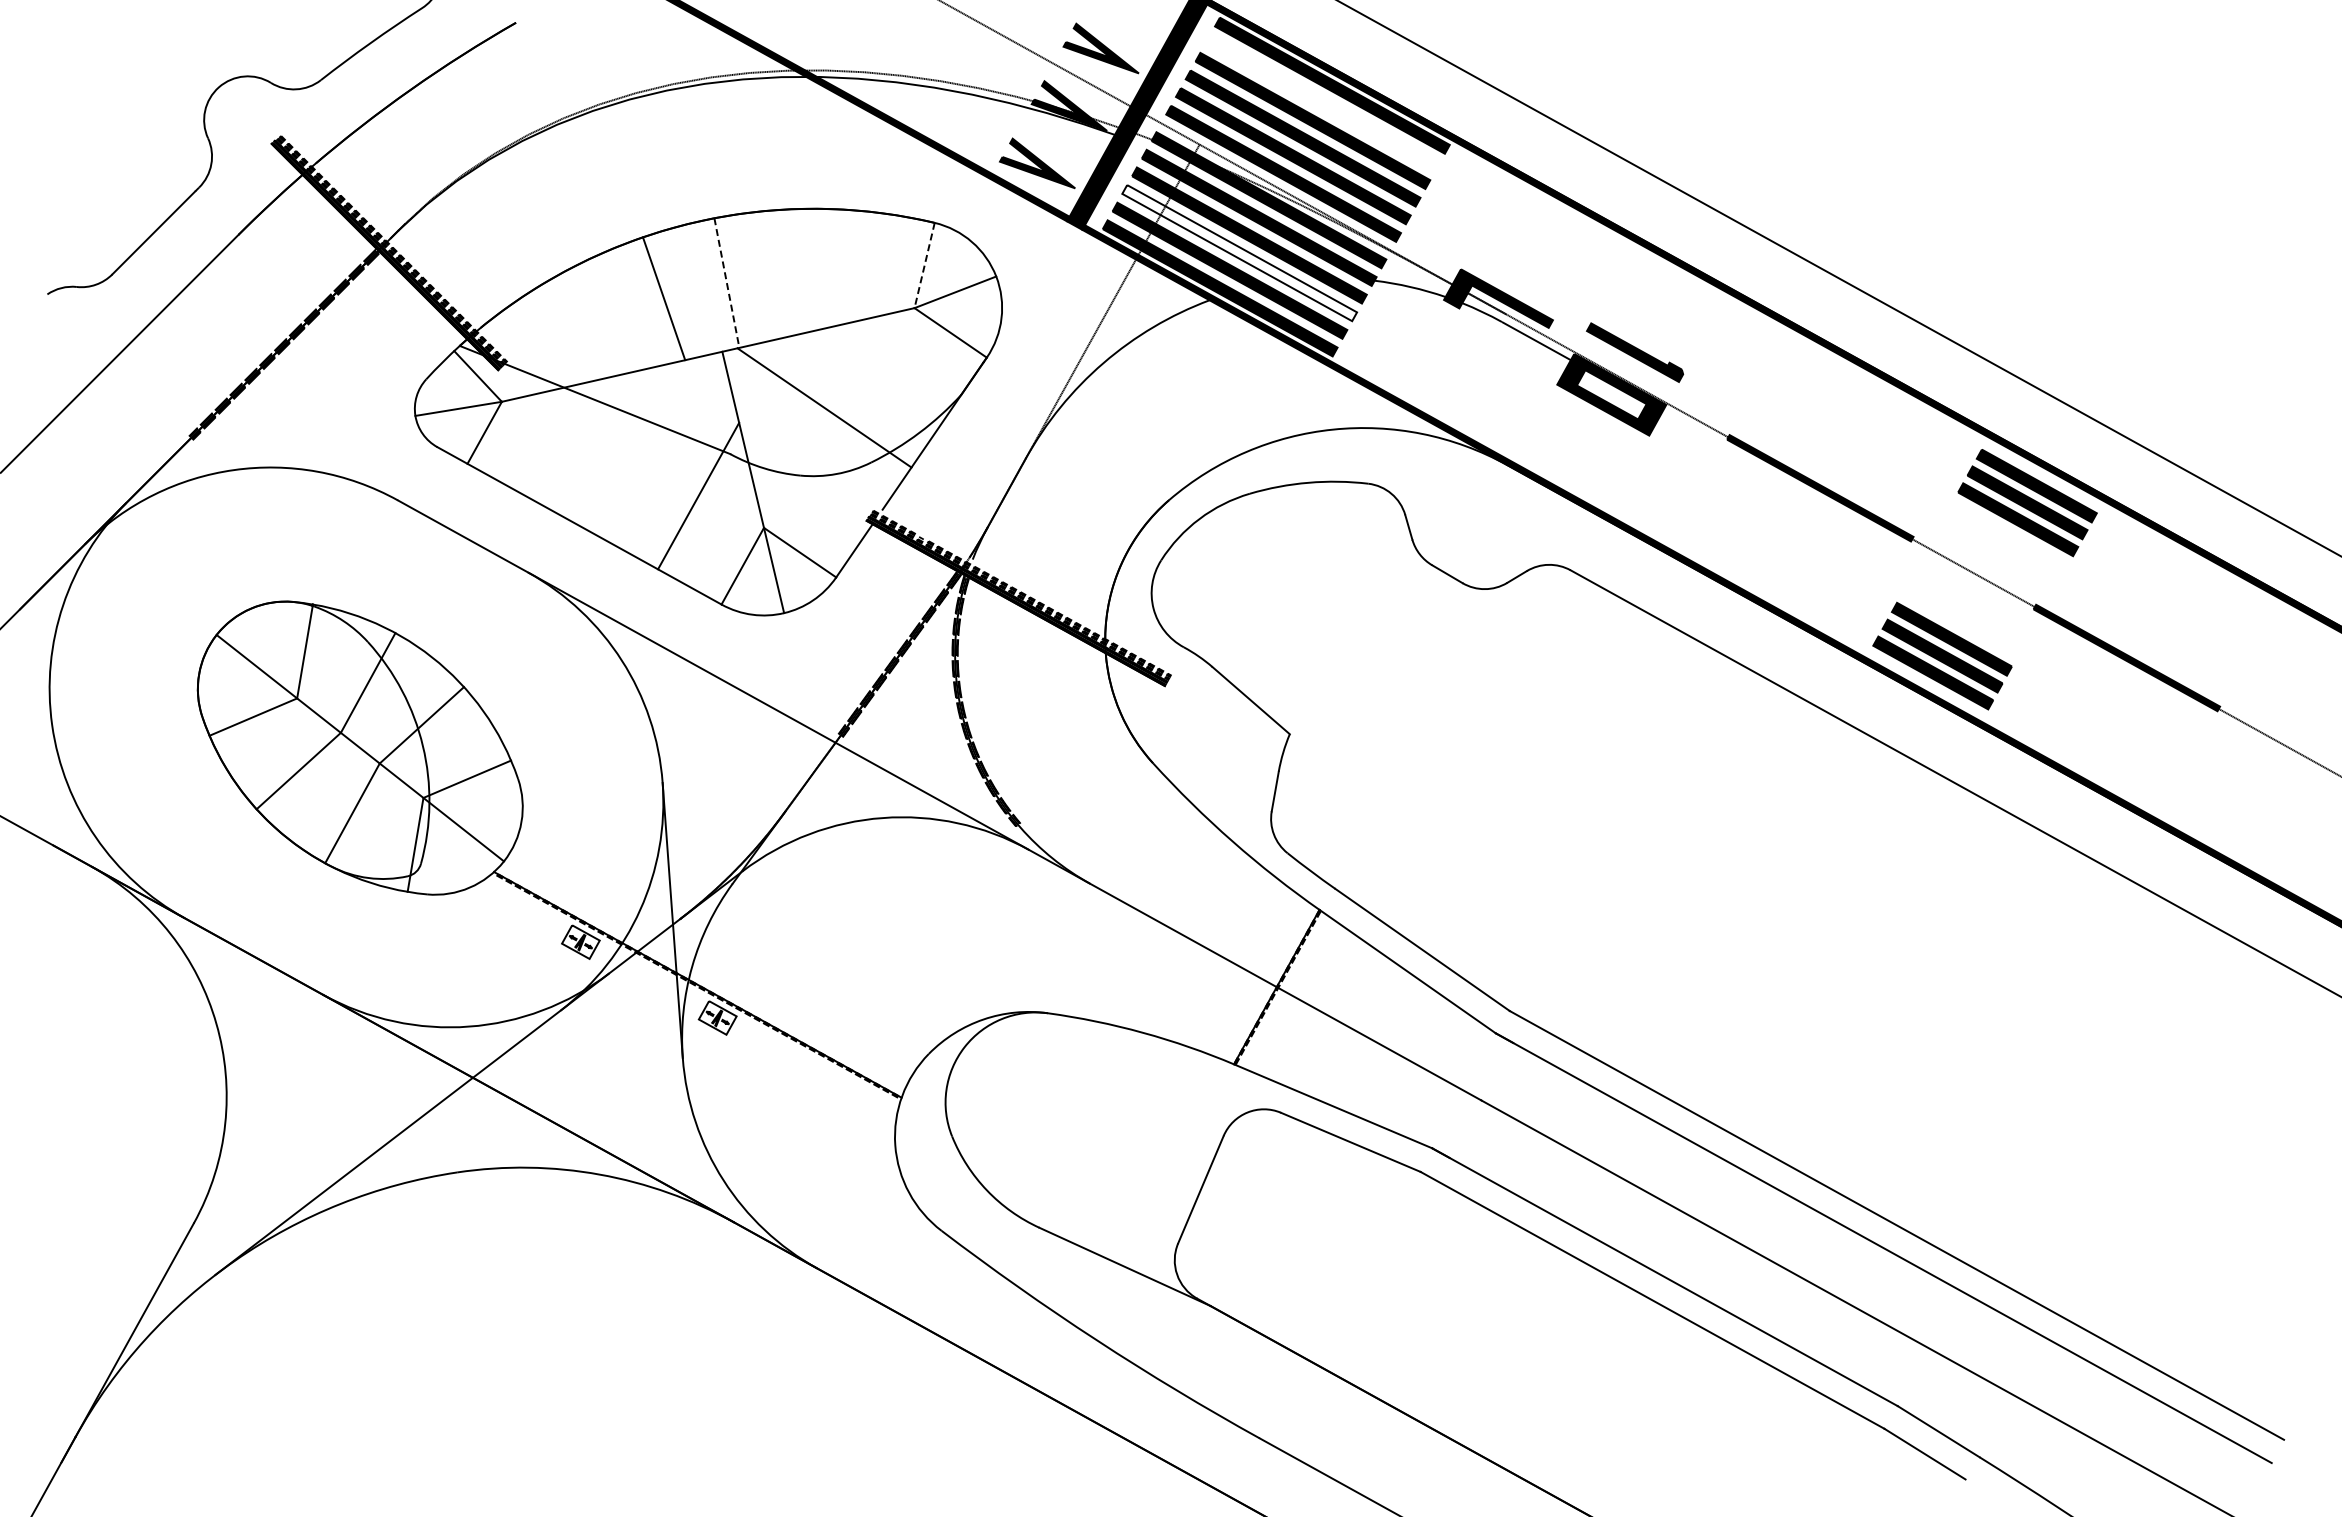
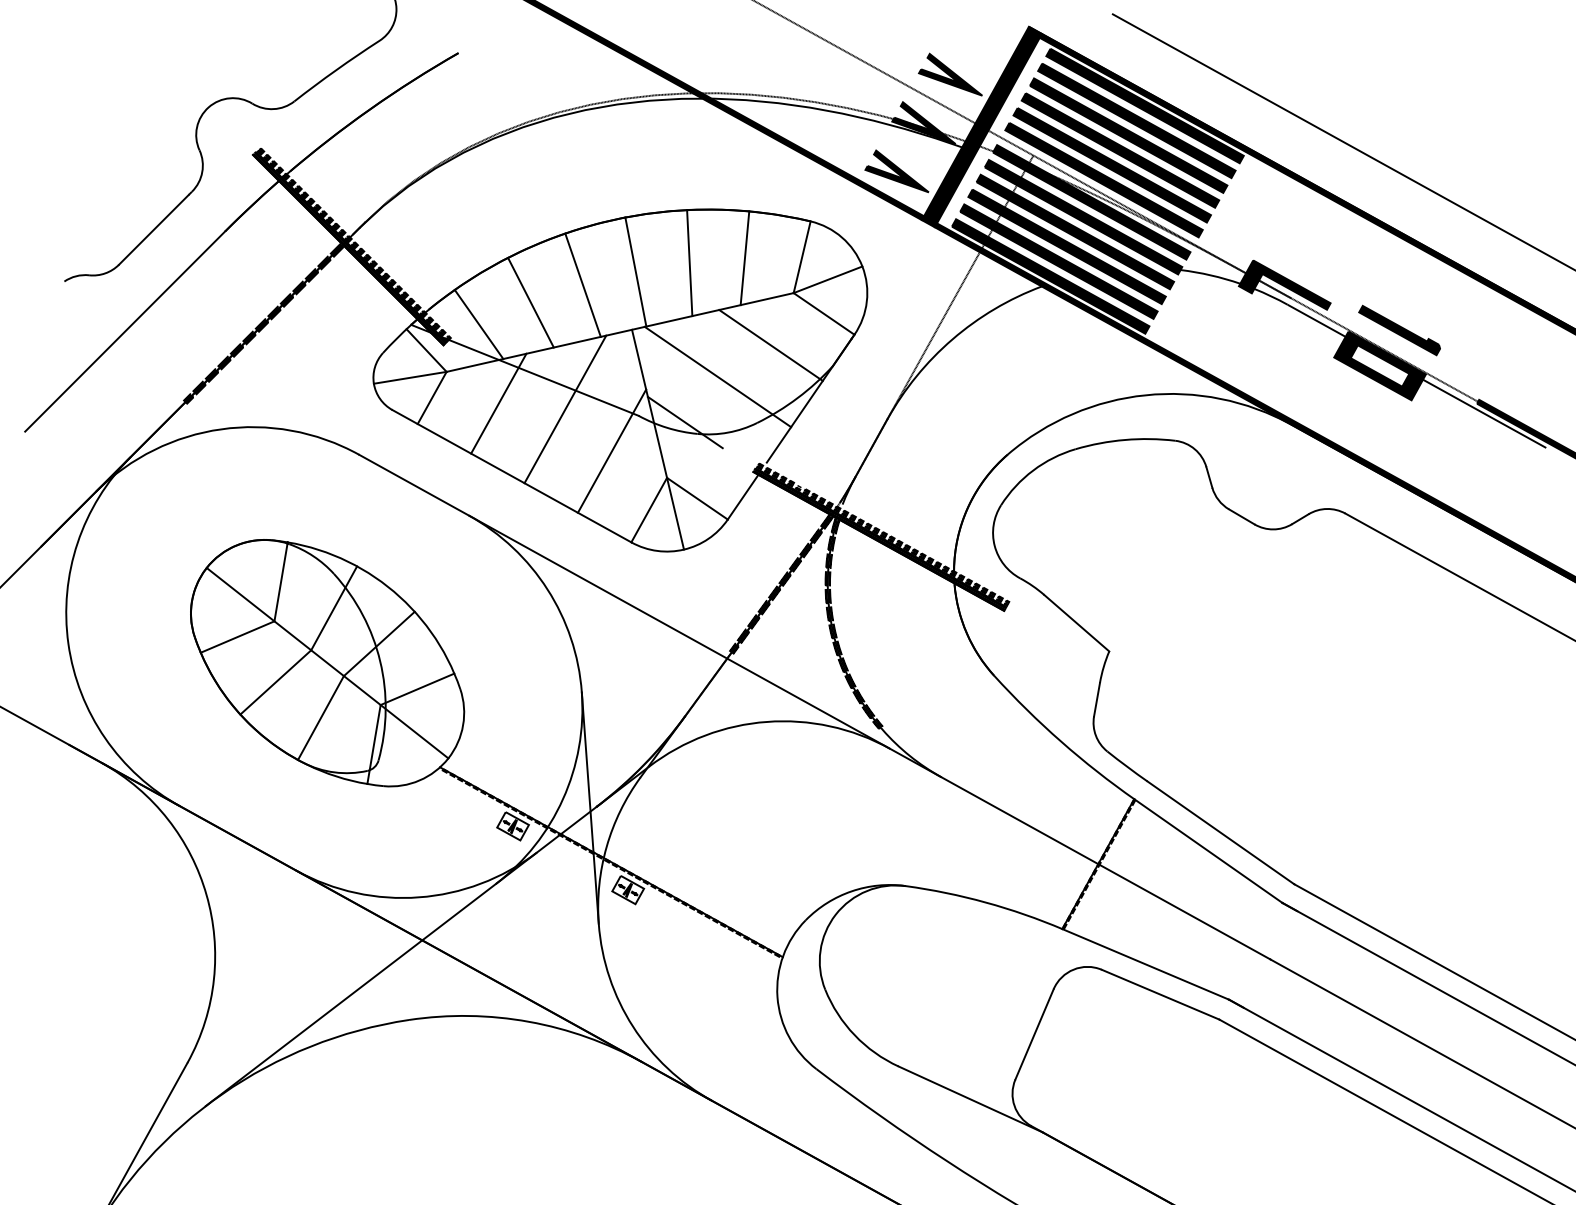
part: (1322, 103) -> (1136, 121), added
fill: (1239, 253) -> (1066, 247), added
line: (924, 265) -> (802, 257), dashed -> solid
line: (856, 266) -> (744, 258), added
line: (790, 272) -> (689, 263), added
line: (726, 283) -> (635, 272), dashed -> solid
line: (601, 319) -> (530, 302), added
line: (540, 345) -> (479, 324), added
line: (887, 370) -> (770, 345), added
line: (563, 439) -> (498, 403), added
line: (642, 446) -> (564, 409), added
line: (1735, 451) -> (1484, 413), added
line: (785, 461) -> (685, 422), added

